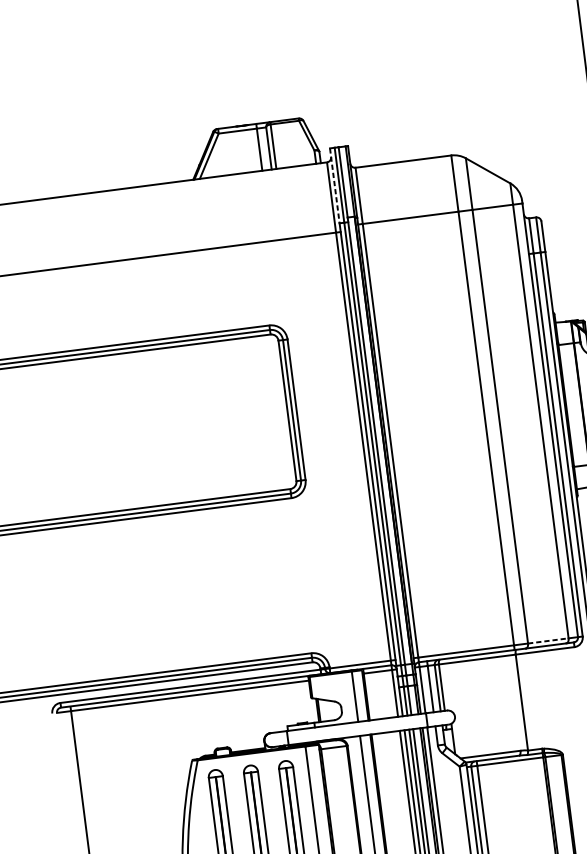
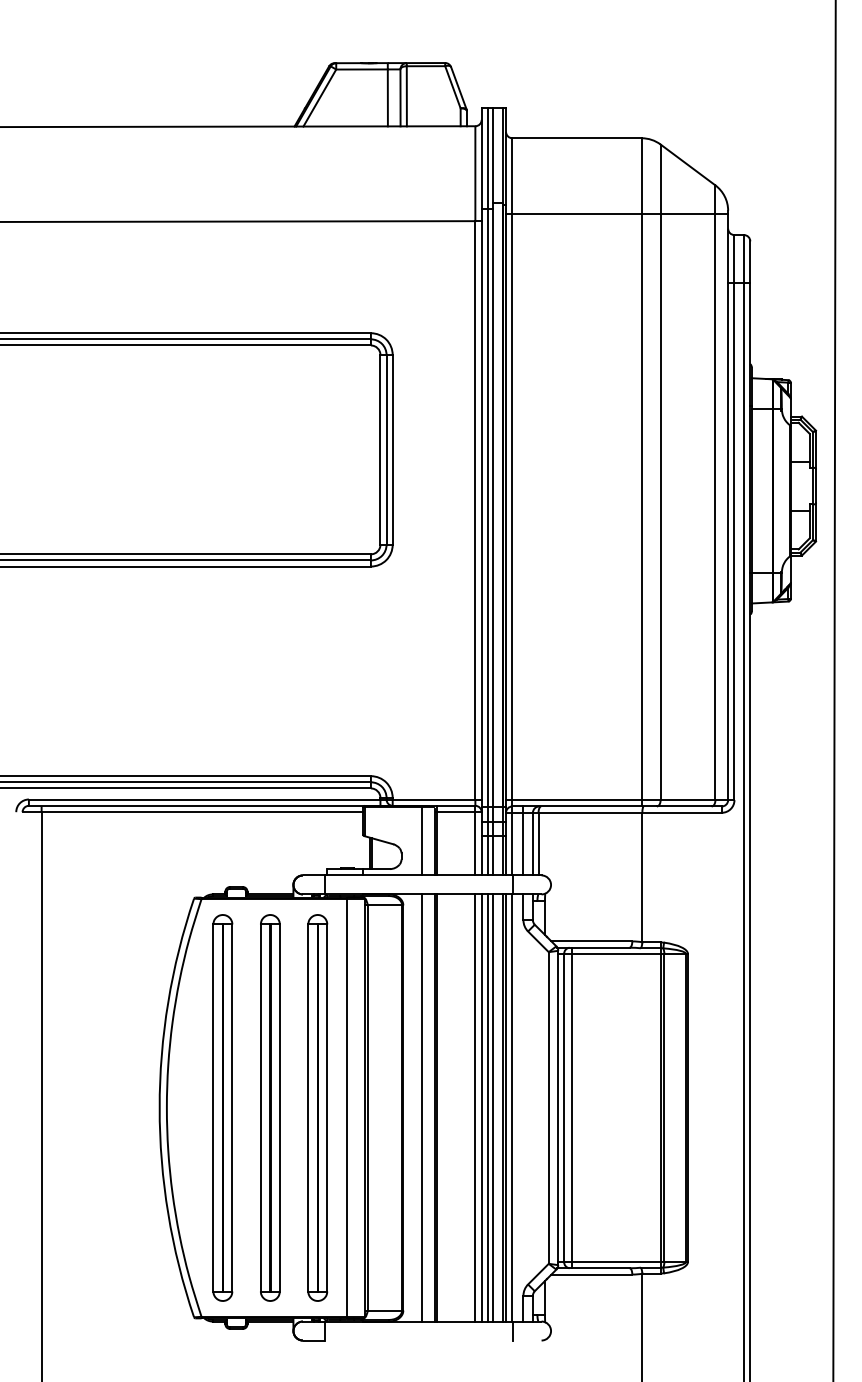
line: (334, 185) -> (481, 158), dashed -> solid
line: (548, 641) -> (688, 800), dashed -> solid

